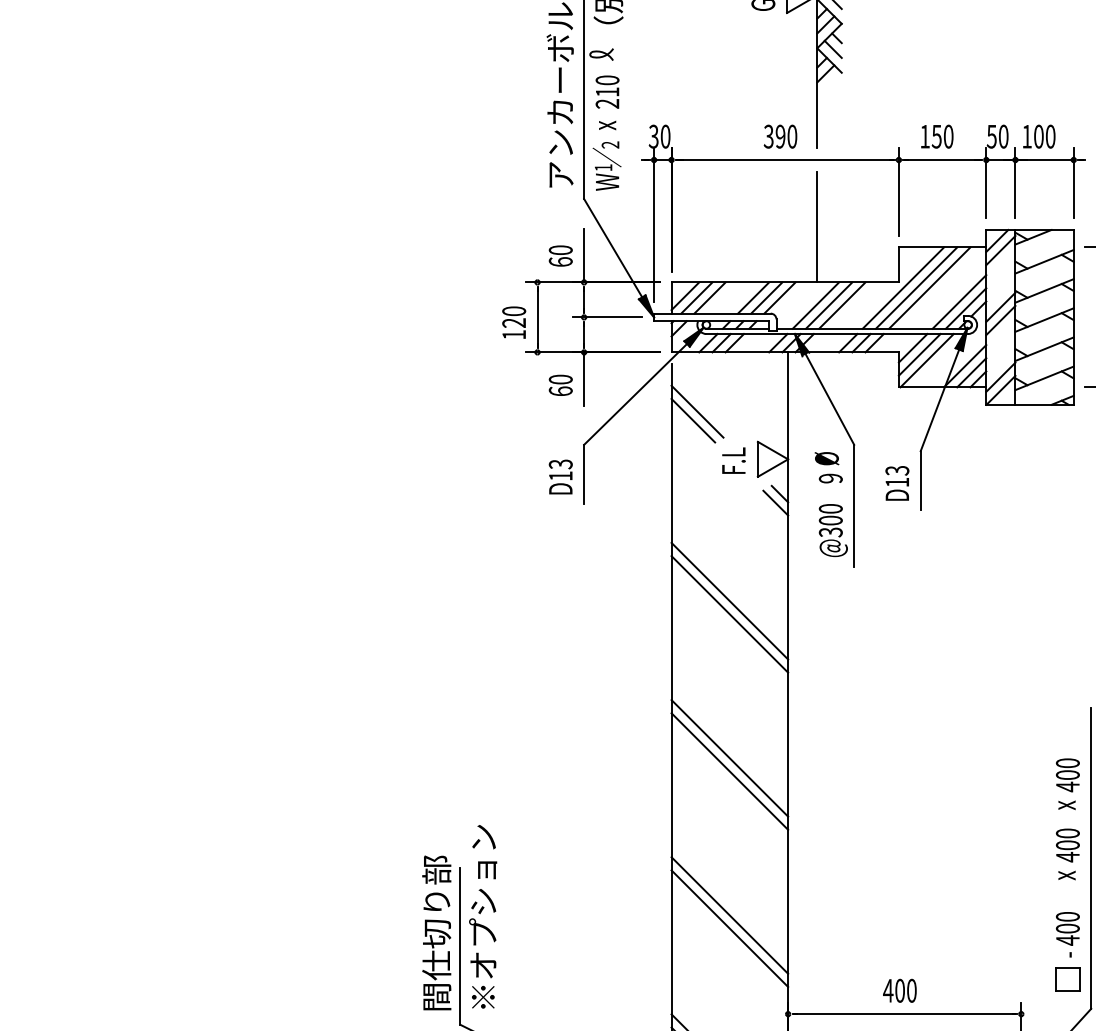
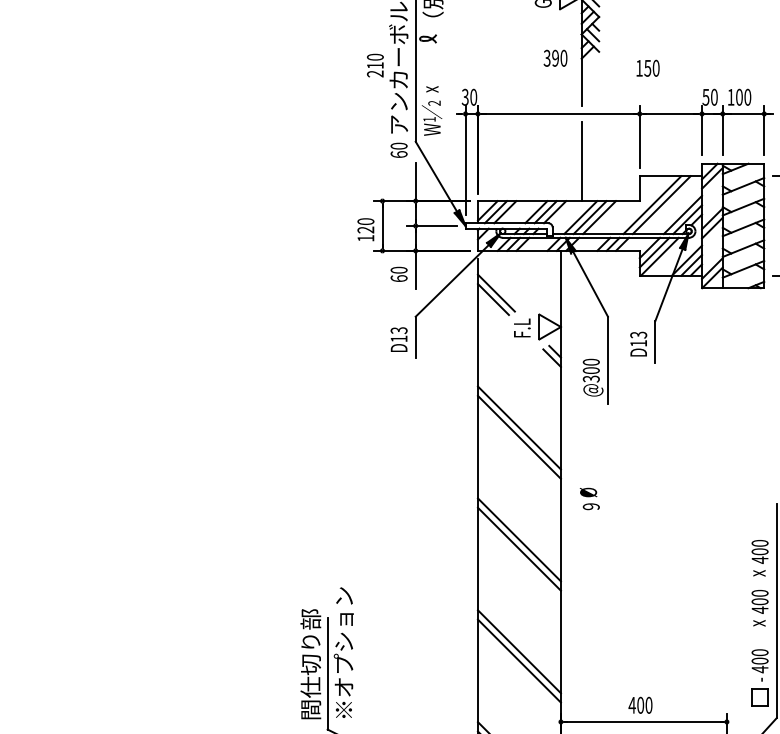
text: (607, 91) -> (375, 65), moved
text: (780, 135) -> (555, 57), moved
text: (936, 135) -> (647, 67), moved
text: (559, 254) -> (398, 149), moved
line: (902, 288) -> (642, 205), removed
text: (828, 467) -> (589, 498), moved

